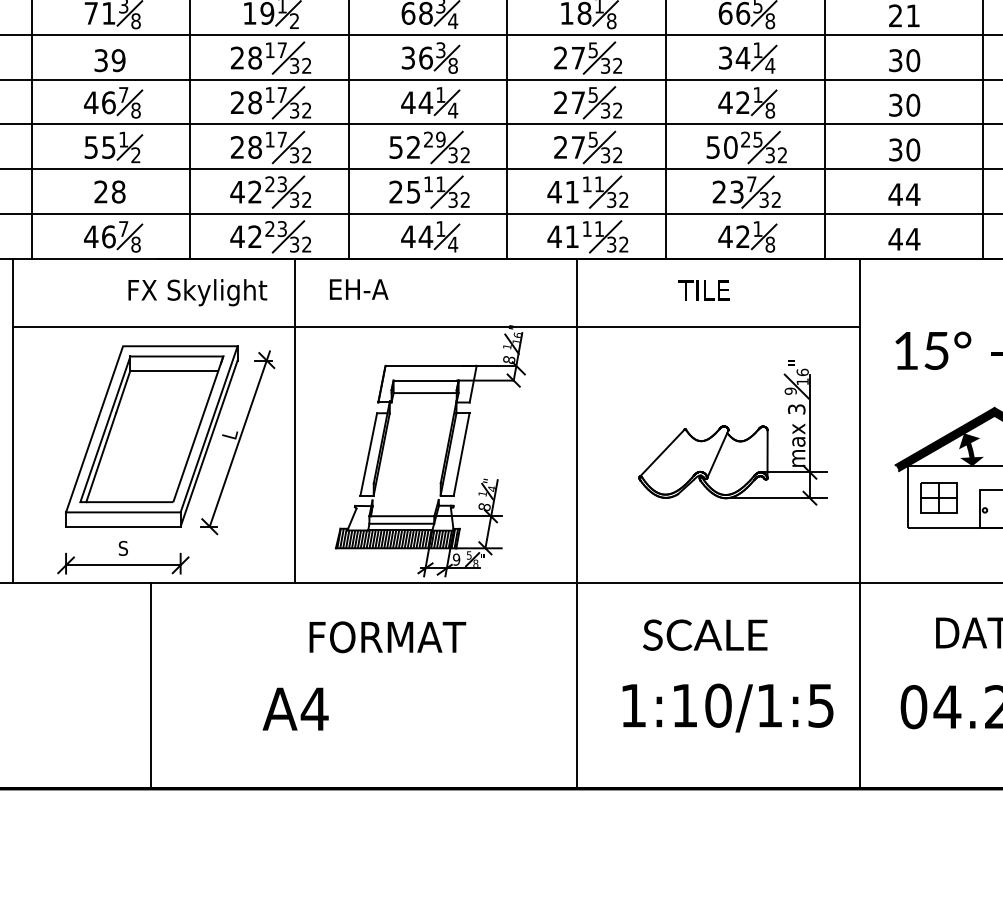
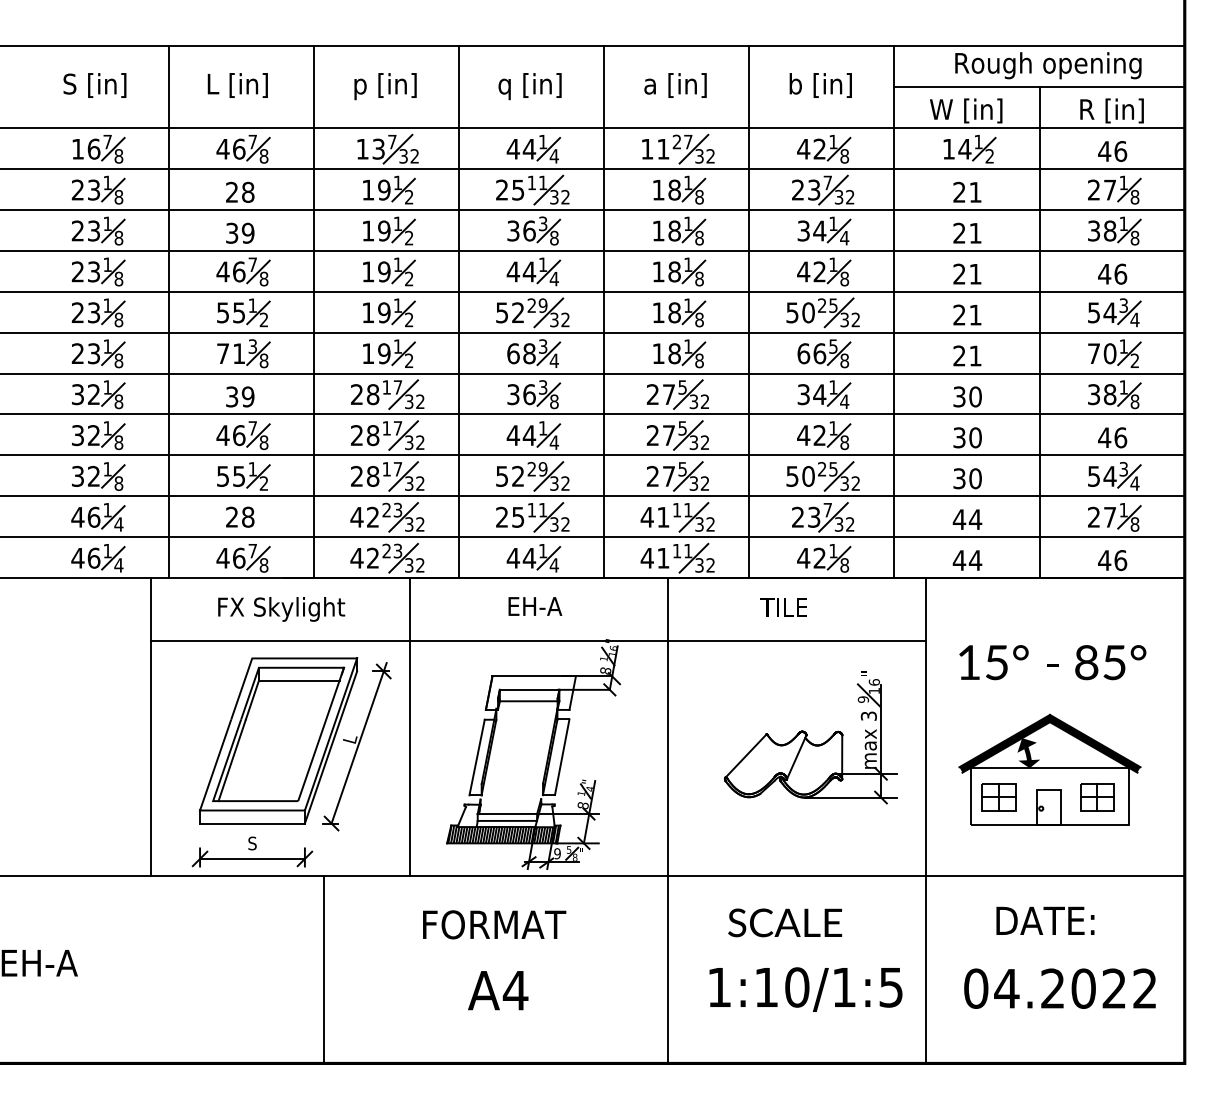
text: (359, 289) -> (535, 606), moved
text: (197, 292) -> (281, 609), moved
line: (150, 686) -> (323, 969), moved
text: (295, 709) -> (498, 990), moved

